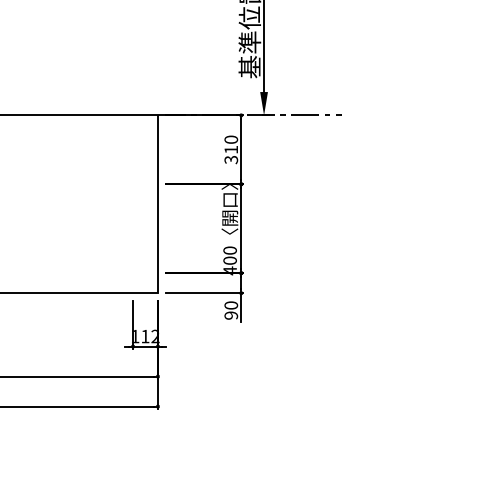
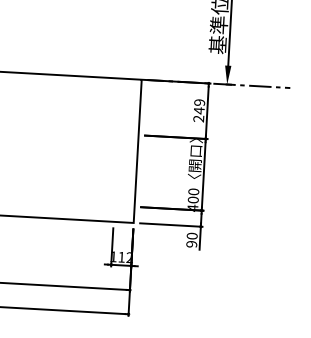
text: (231, 149) -> (199, 110), 310 -> 249

